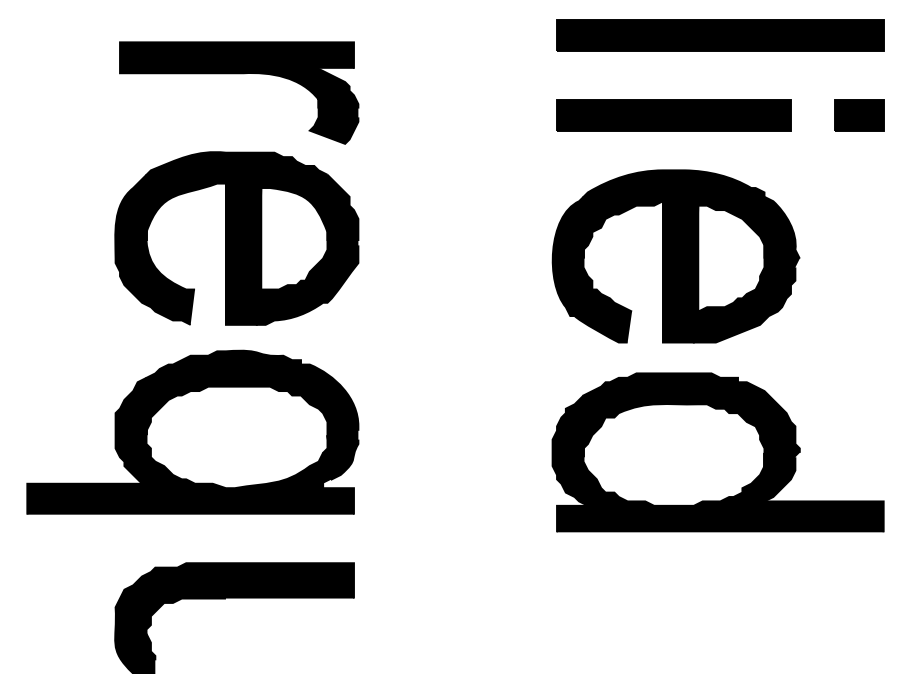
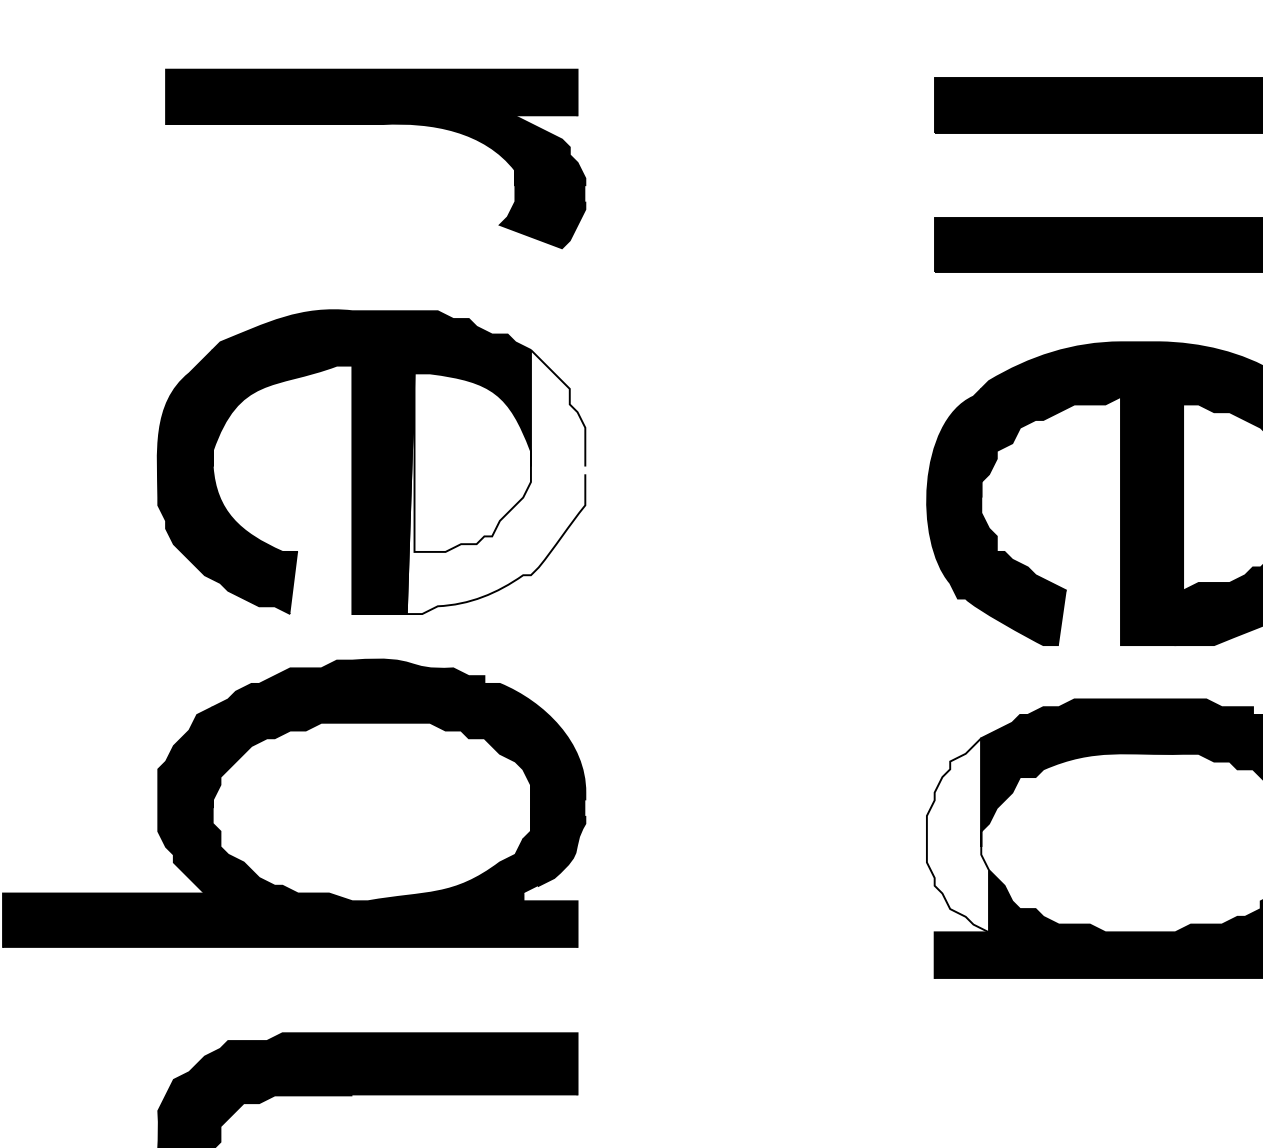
part: (239, 74) -> (376, 126), moved
fill: (307, 249) -> (495, 481), removed
fill: (569, 450) -> (956, 835), removed

